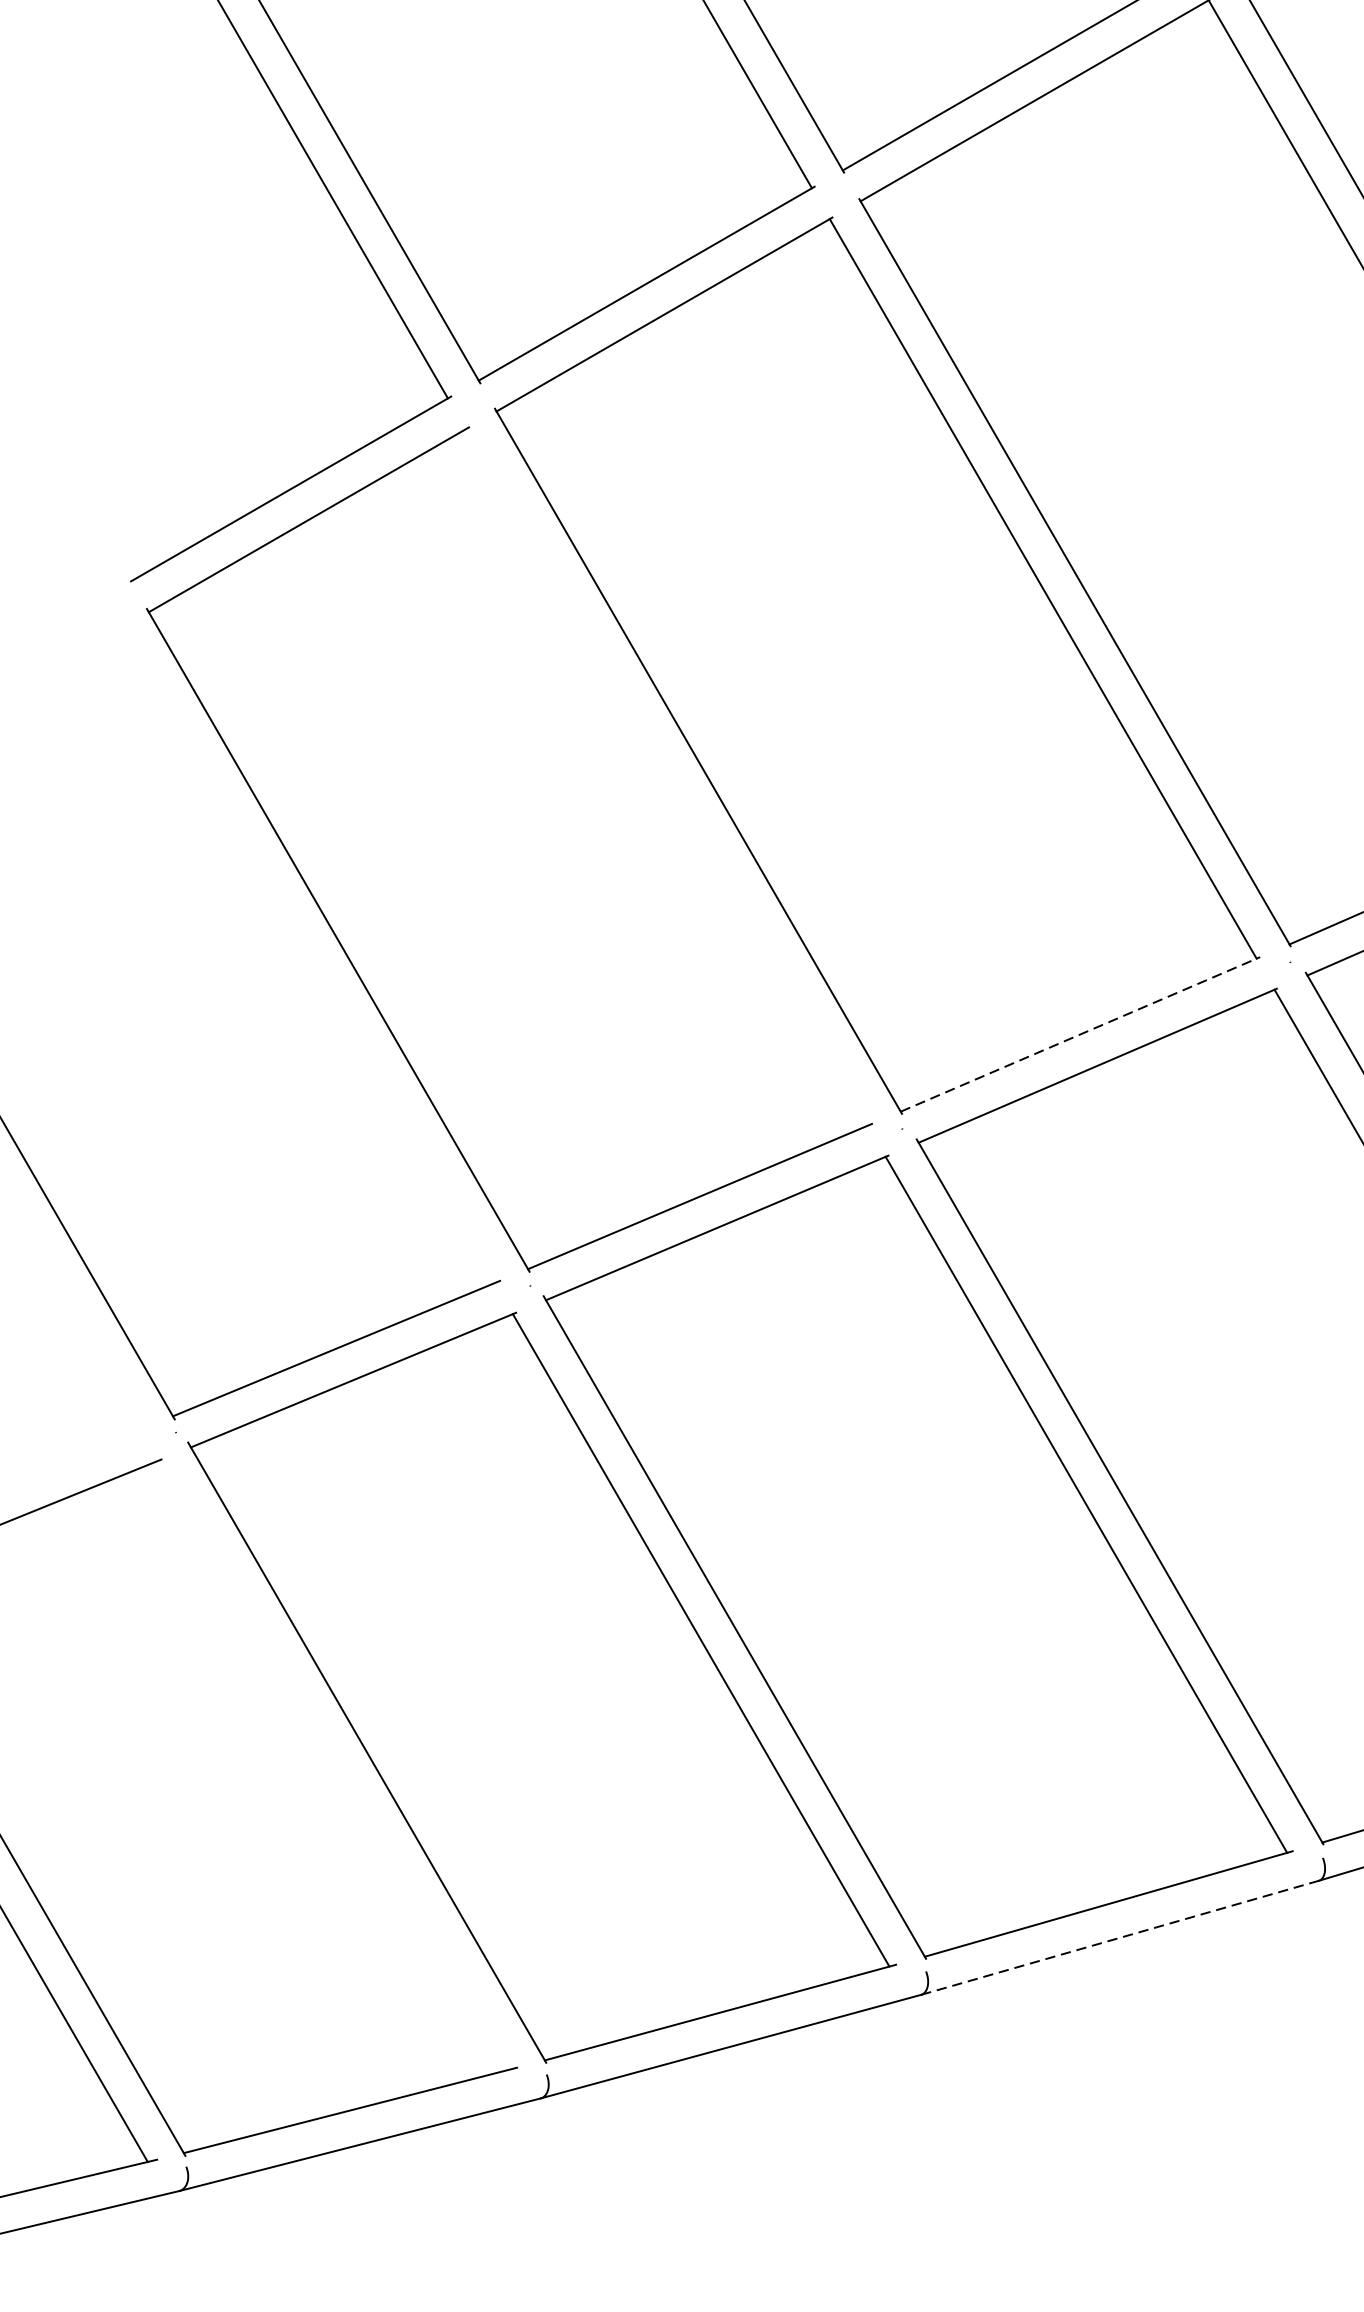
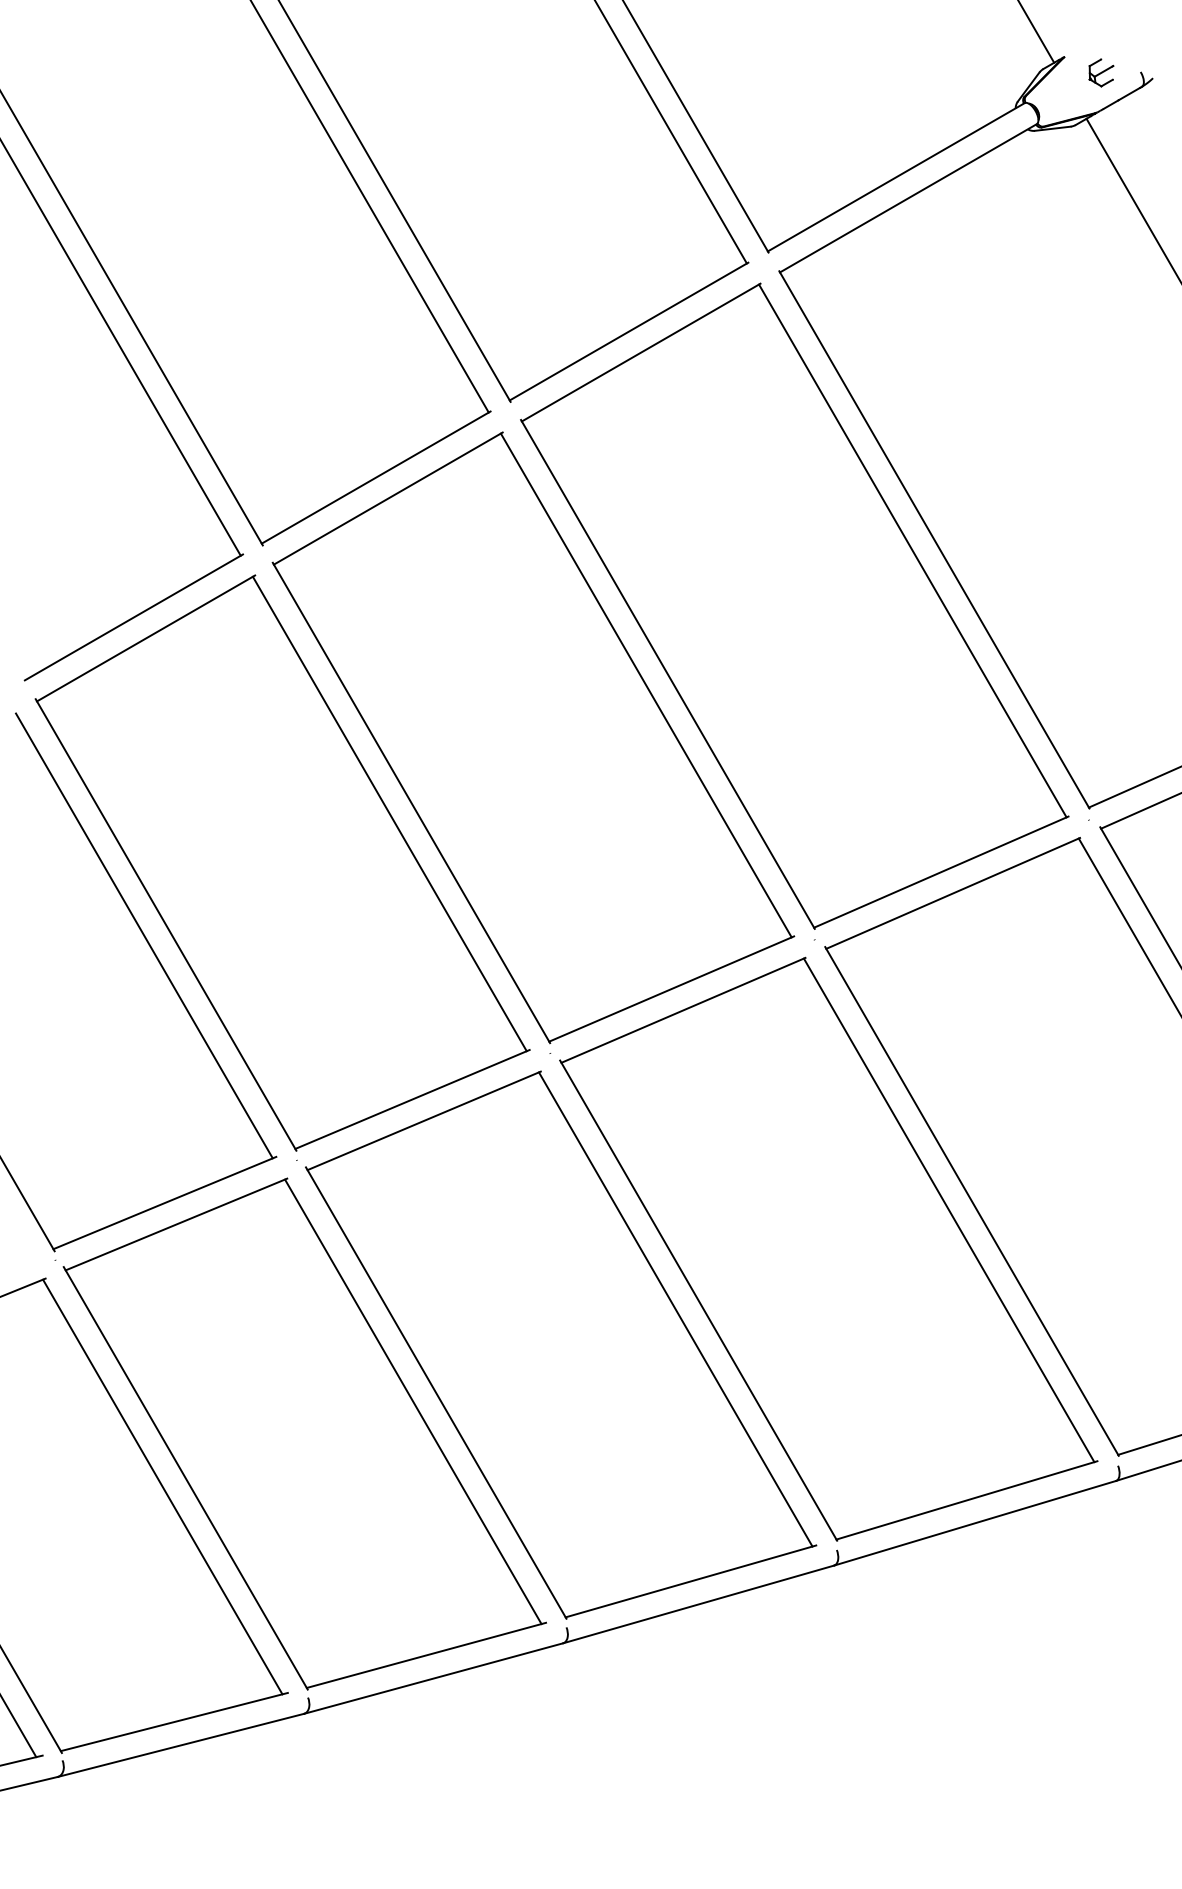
line: (666, 776) -> (389, 813), added
line: (306, 955) -> (144, 935), added
line: (1081, 1033) -> (672, 988), dashed -> solid
line: (333, 1764) -> (162, 1486), added
line: (1119, 1937) -> (698, 1604), dashed -> solid

